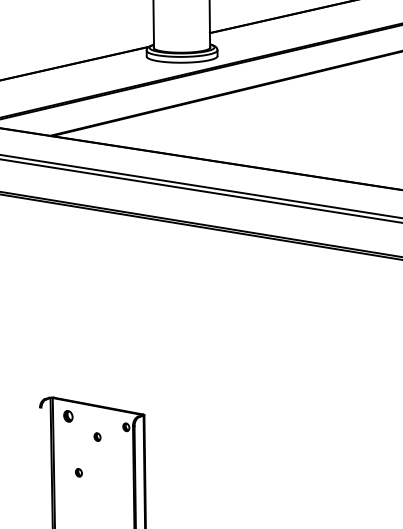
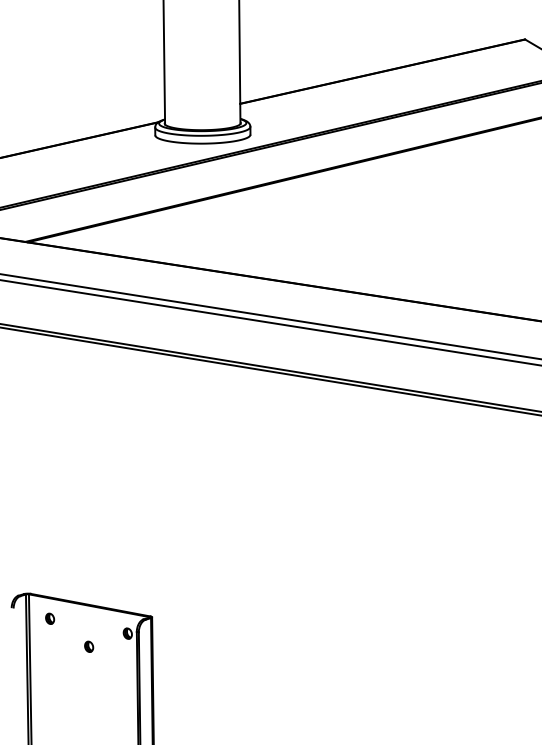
part: (68, 416) -> (50, 618), size x0.71
part: (79, 472) -> (64, 694), removed

